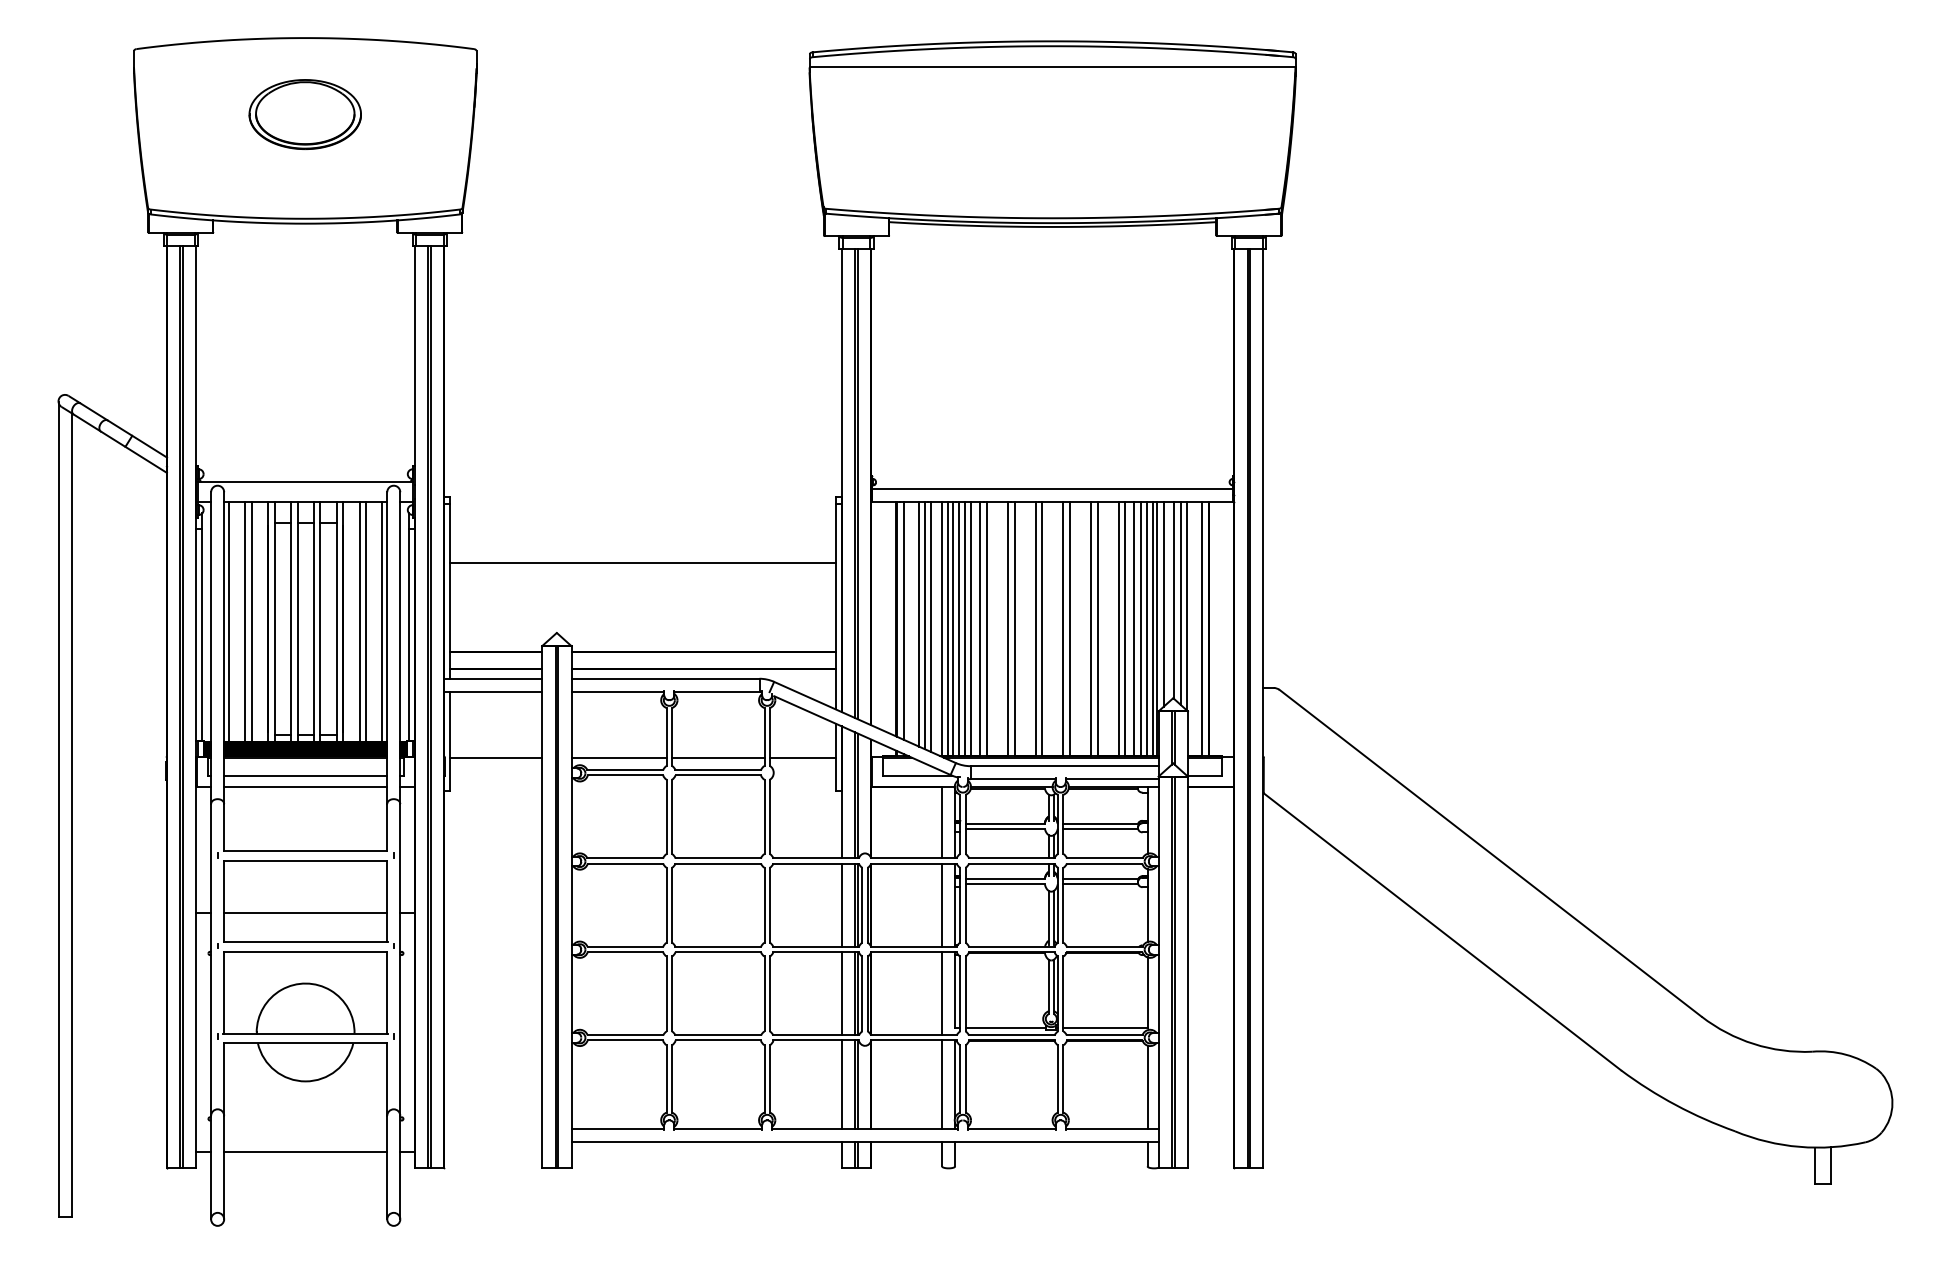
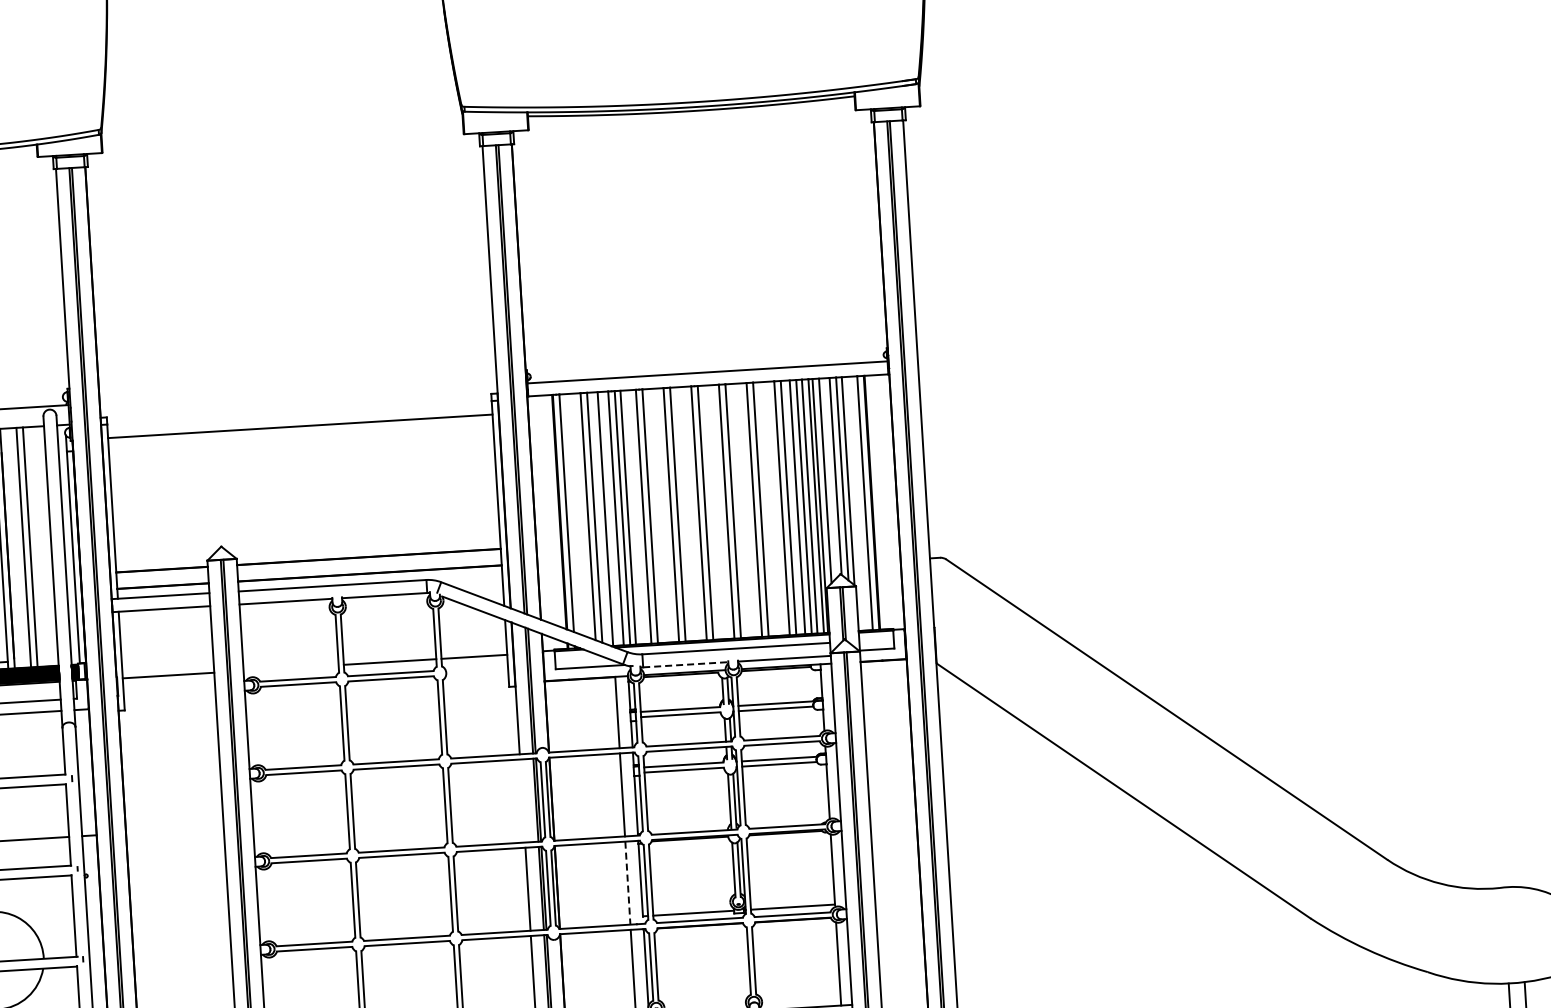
line: (642, 562) -> (299, 426), moved
line: (382, 621) -> (46, 545), removed
line: (919, 623) -> (582, 515), removed
line: (948, 628) -> (611, 518), removed
line: (971, 628) -> (634, 516), removed
line: (618, 758) -> (290, 668), removed
line: (1013, 779) -> (686, 665), solid -> dashed
line: (842, 904) -> (523, 800), removed
line: (942, 993) -> (628, 882), solid -> dashed

